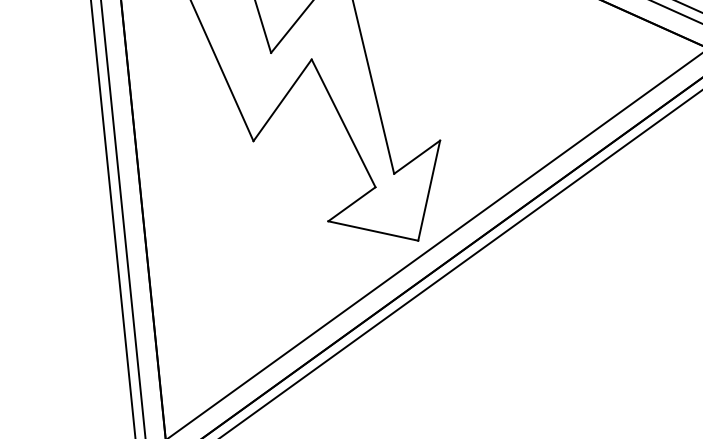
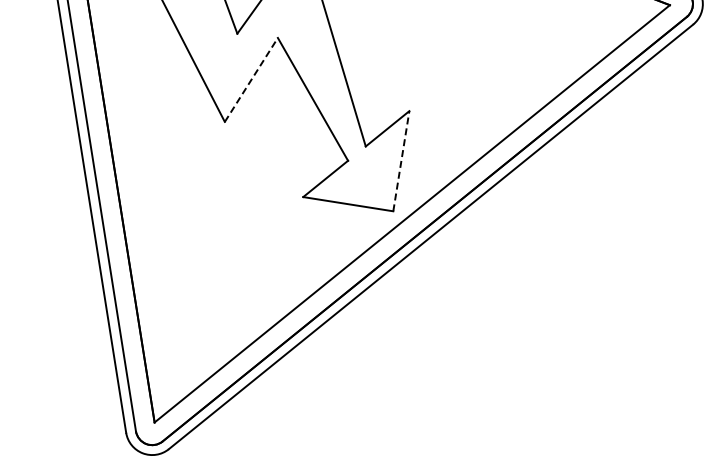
line: (282, 99) -> (251, 79), solid -> dashed
line: (429, 190) -> (401, 161), solid -> dashed

